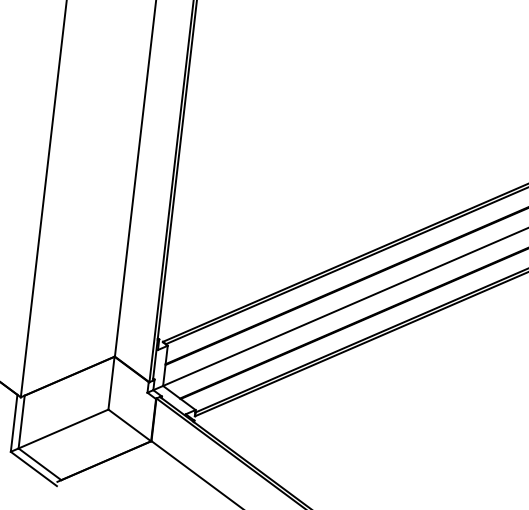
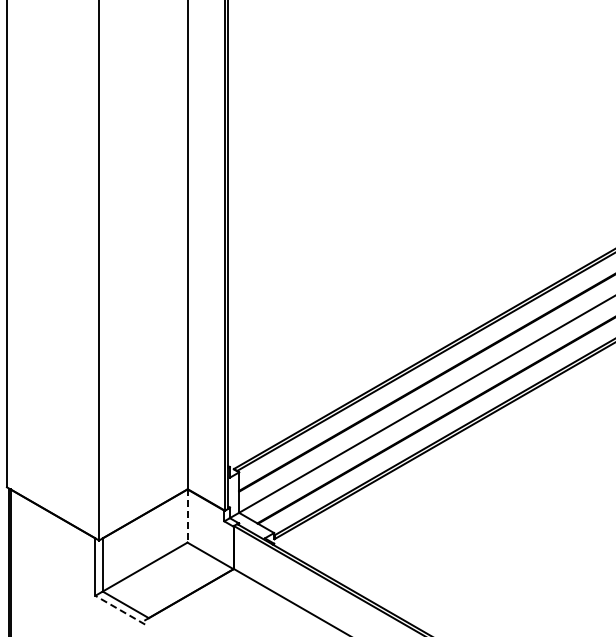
line: (111, 383) -> (187, 516), solid -> dashed
line: (34, 469) -> (120, 610), solid -> dashed

